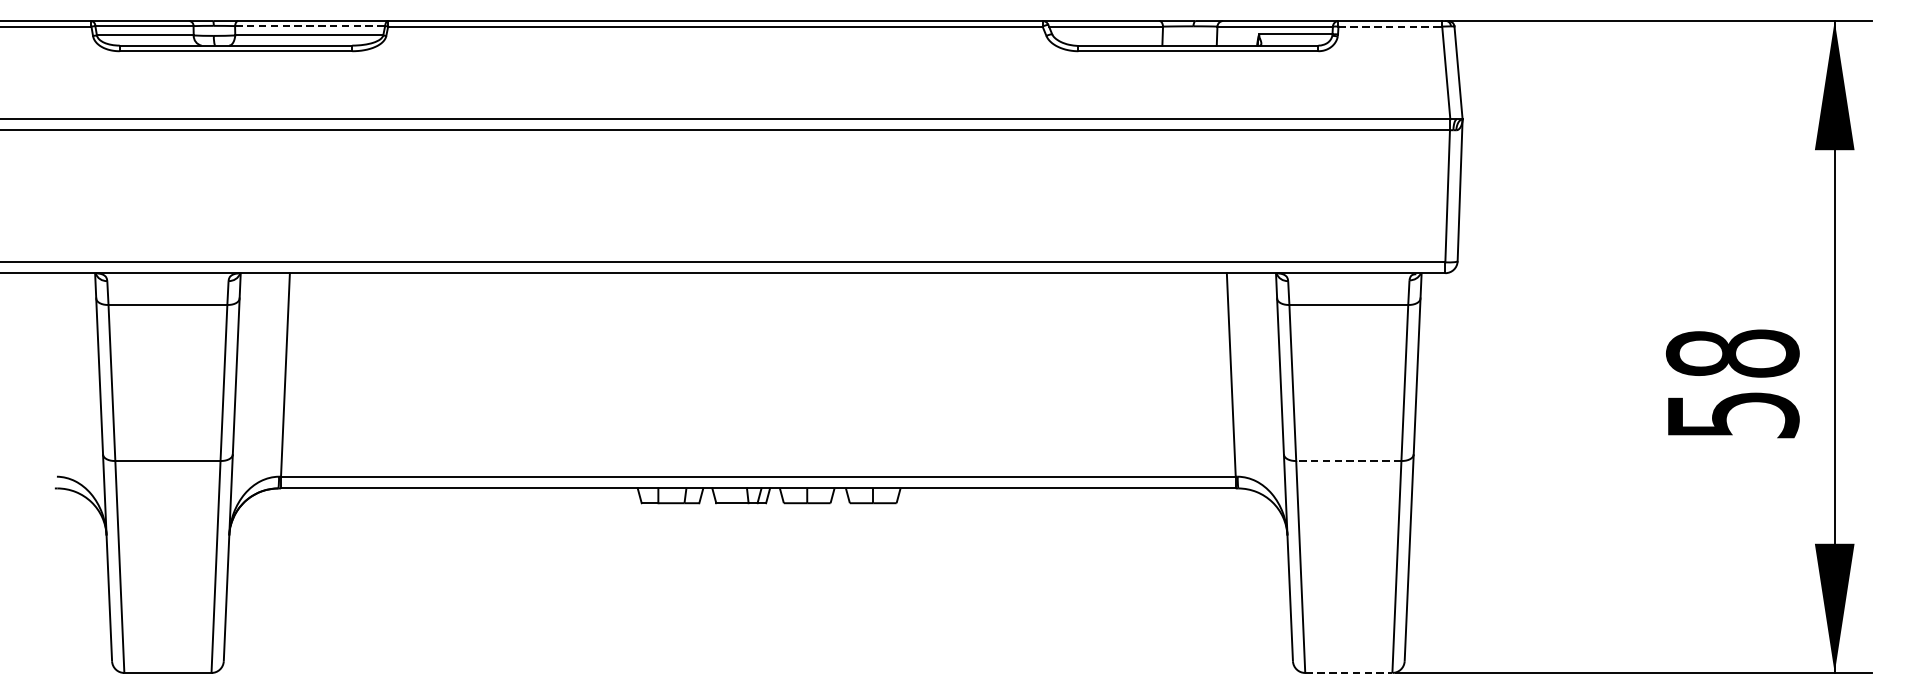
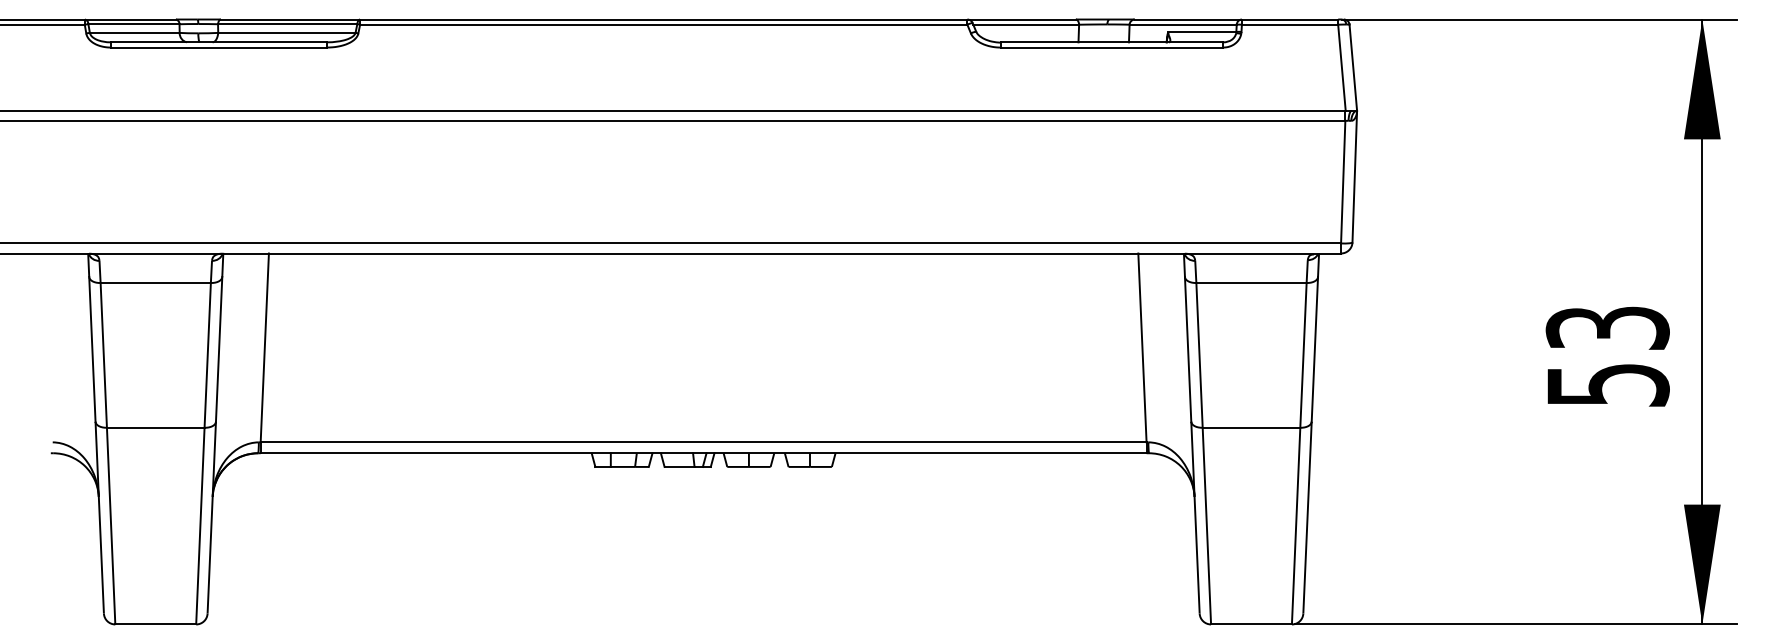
line: (309, 26) -> (287, 24), dashed -> solid
line: (1390, 26) -> (1290, 24), dashed -> solid
text: (1732, 352) -> (1607, 327), 58 -> 53
line: (1348, 460) -> (1251, 427), dashed -> solid
line: (1349, 673) -> (1252, 624), dashed -> solid

